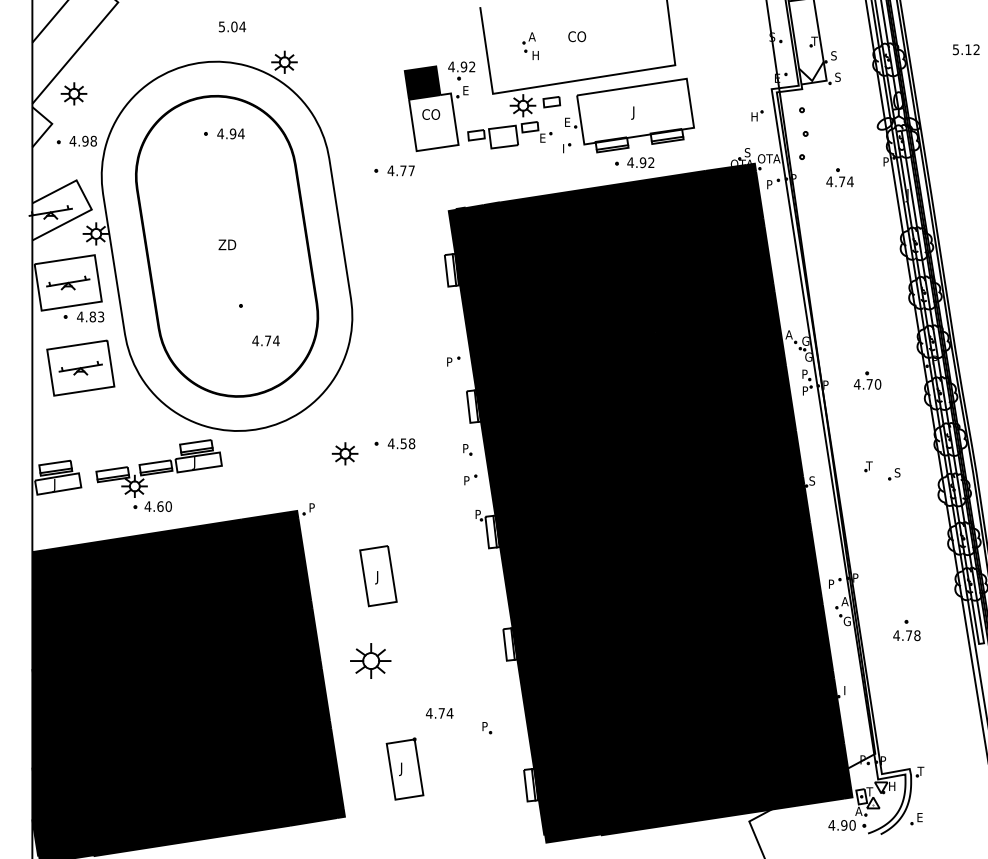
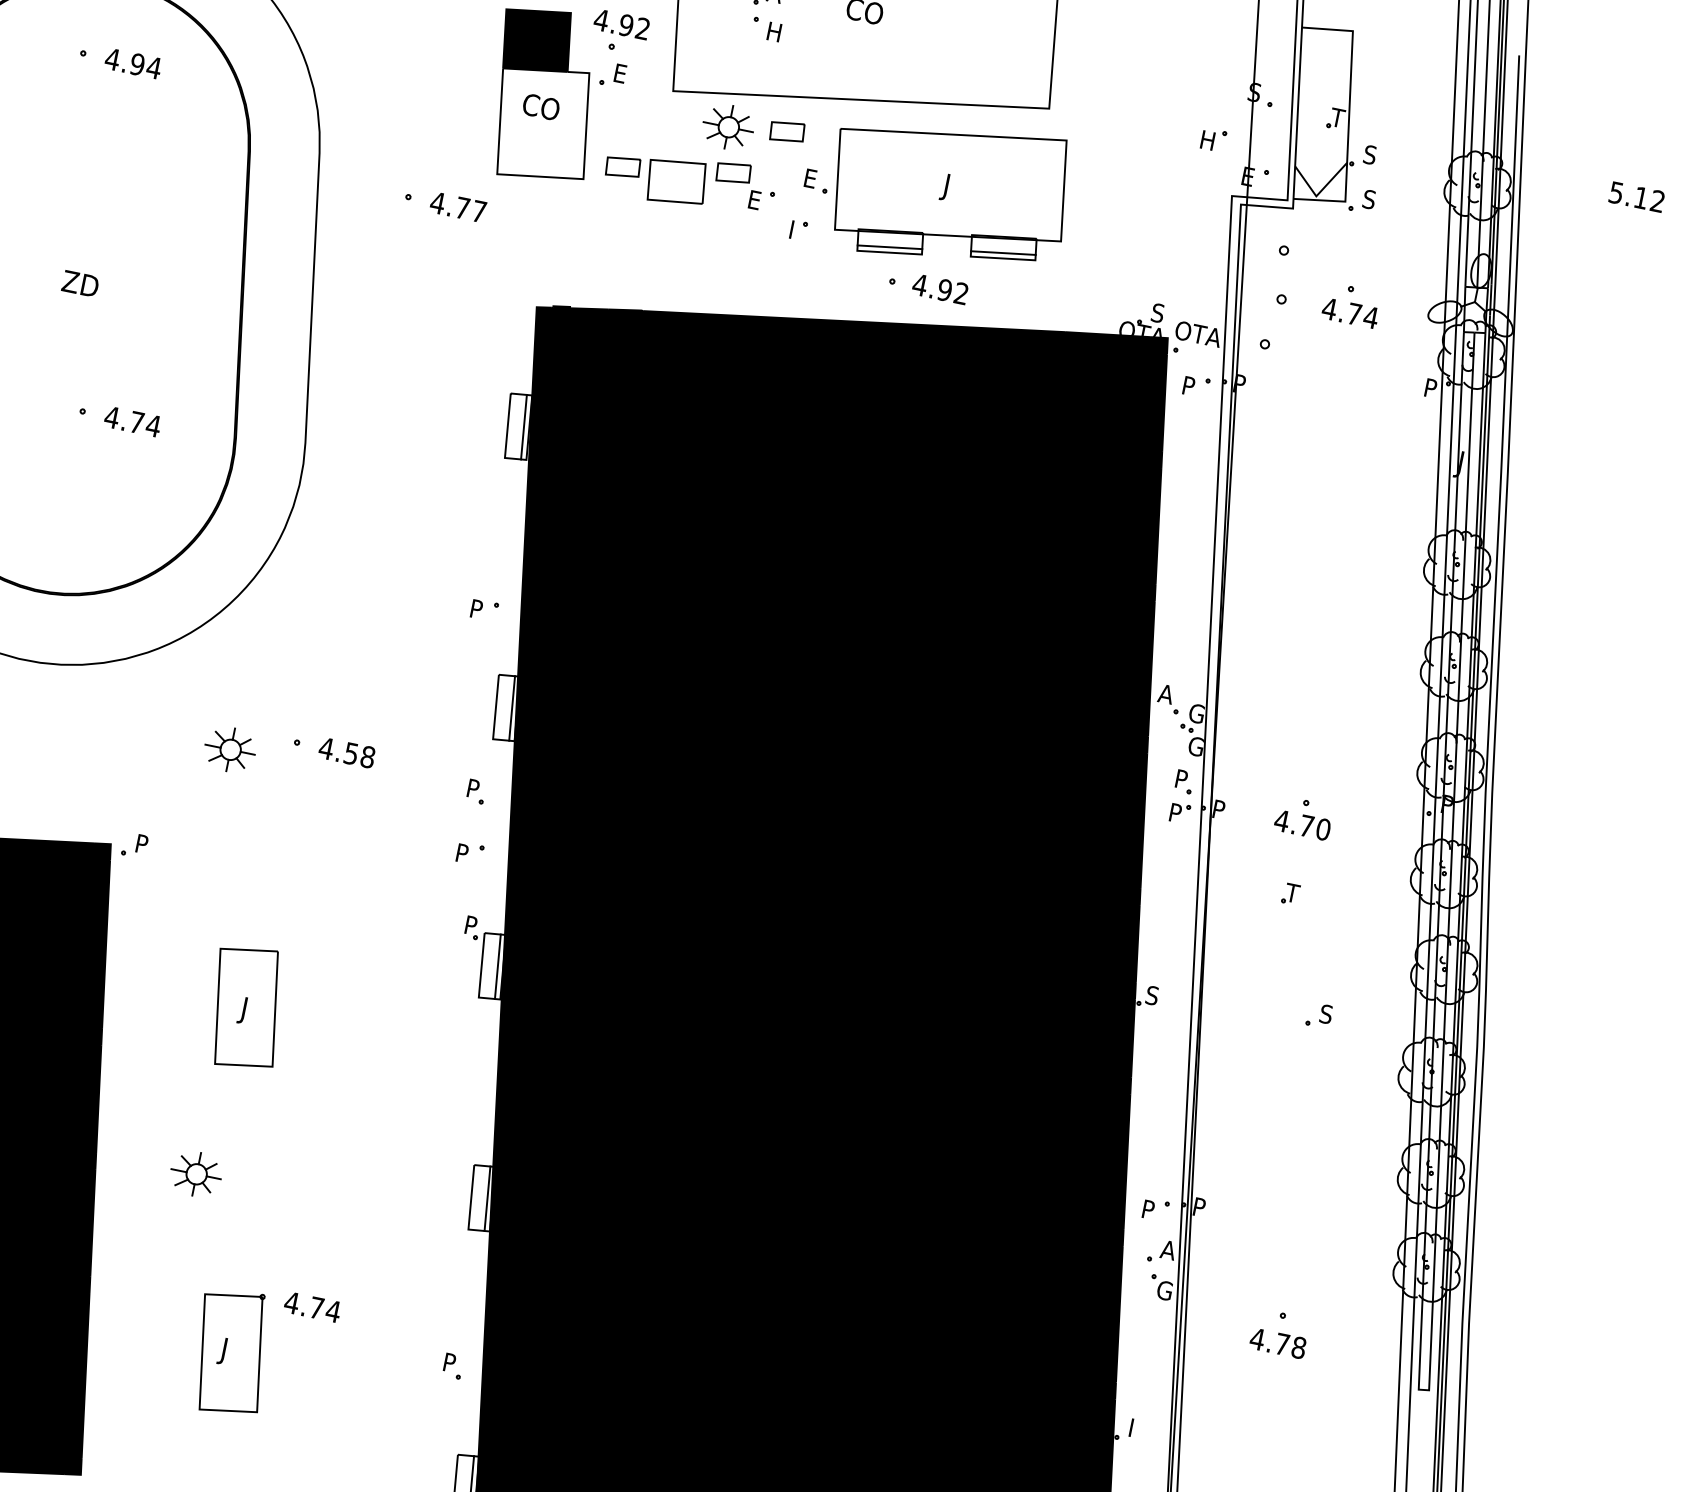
part: (757, 115) -> (1214, 138), moved
part: (839, 177) -> (1350, 304), moved
text: (265, 340) -> (131, 420), moved
part: (868, 466) -> (1290, 893), moved
part: (370, 660) -> (196, 1173), size x0.62
part: (487, 728) -> (453, 1367), moved
part: (404, 768) -> (230, 1350), moved

